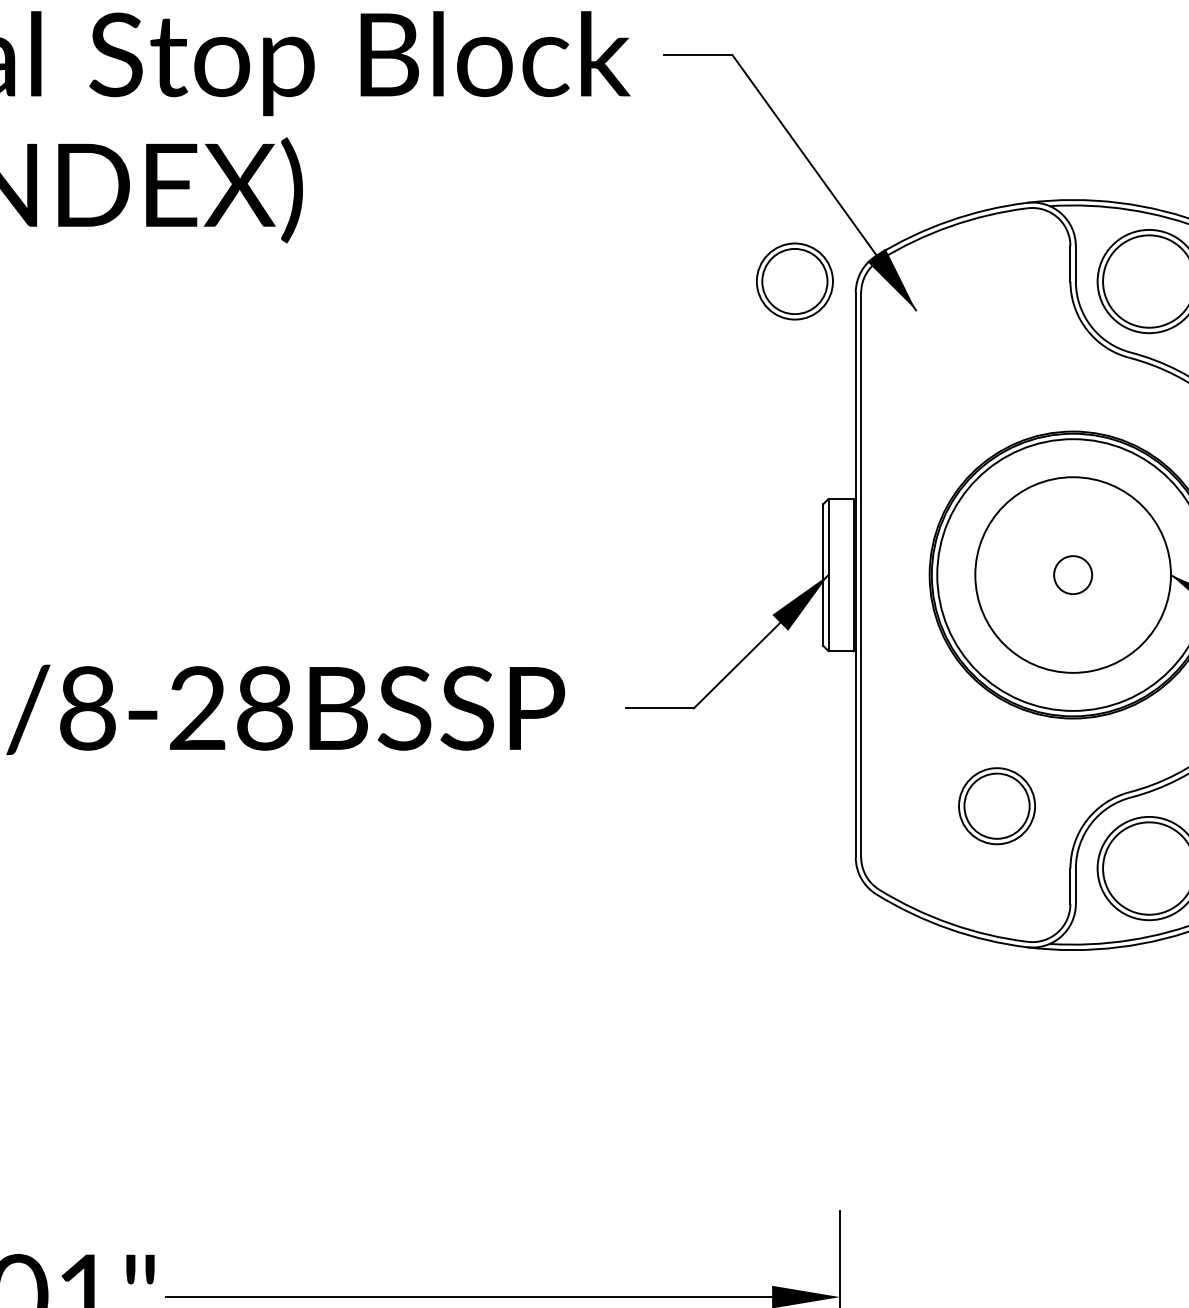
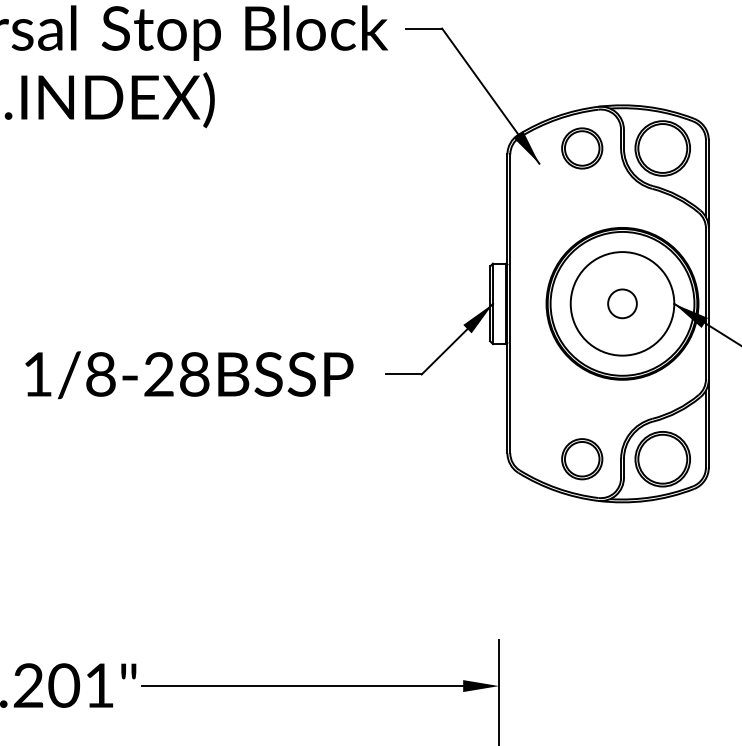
part: (795, 281) -> (582, 148), moved
circle: (1073, 574) -> (622, 303), size x1.43
part: (997, 806) -> (582, 459), moved

